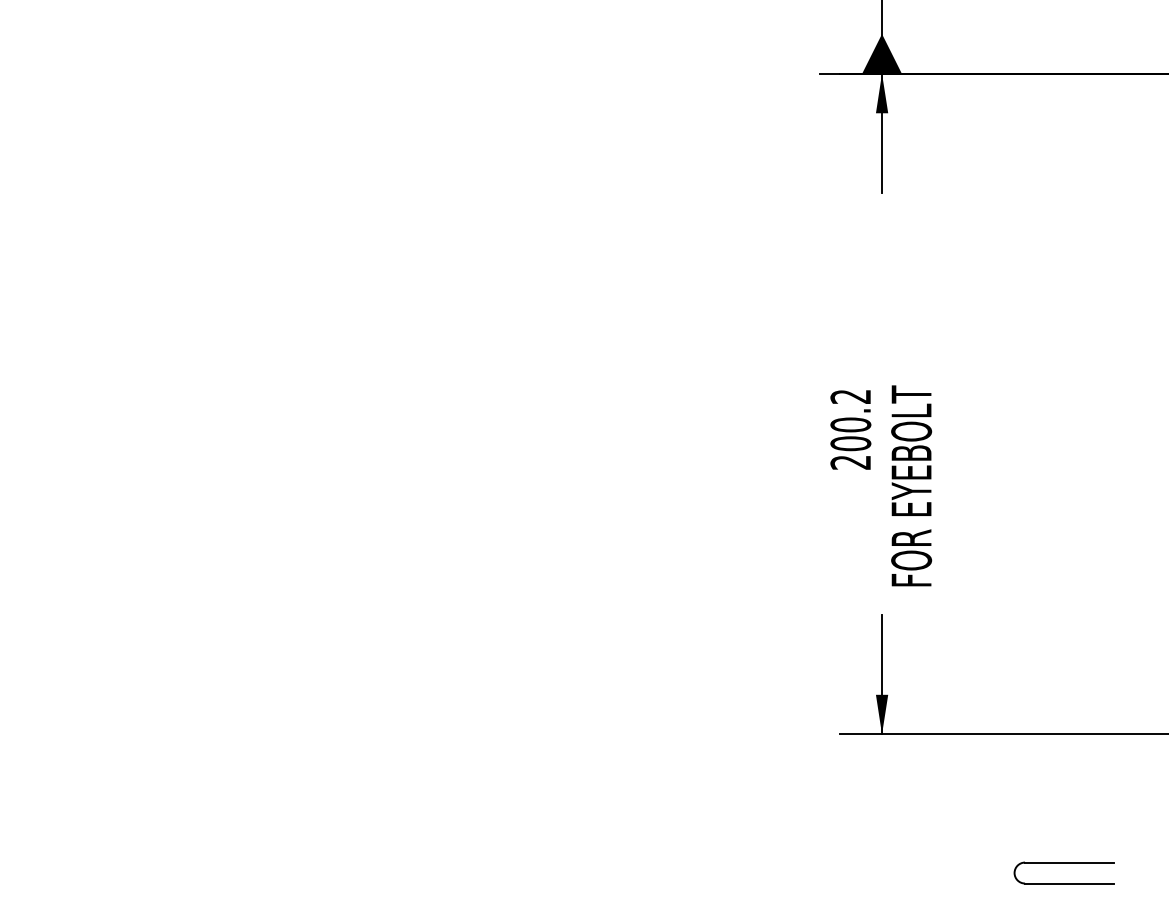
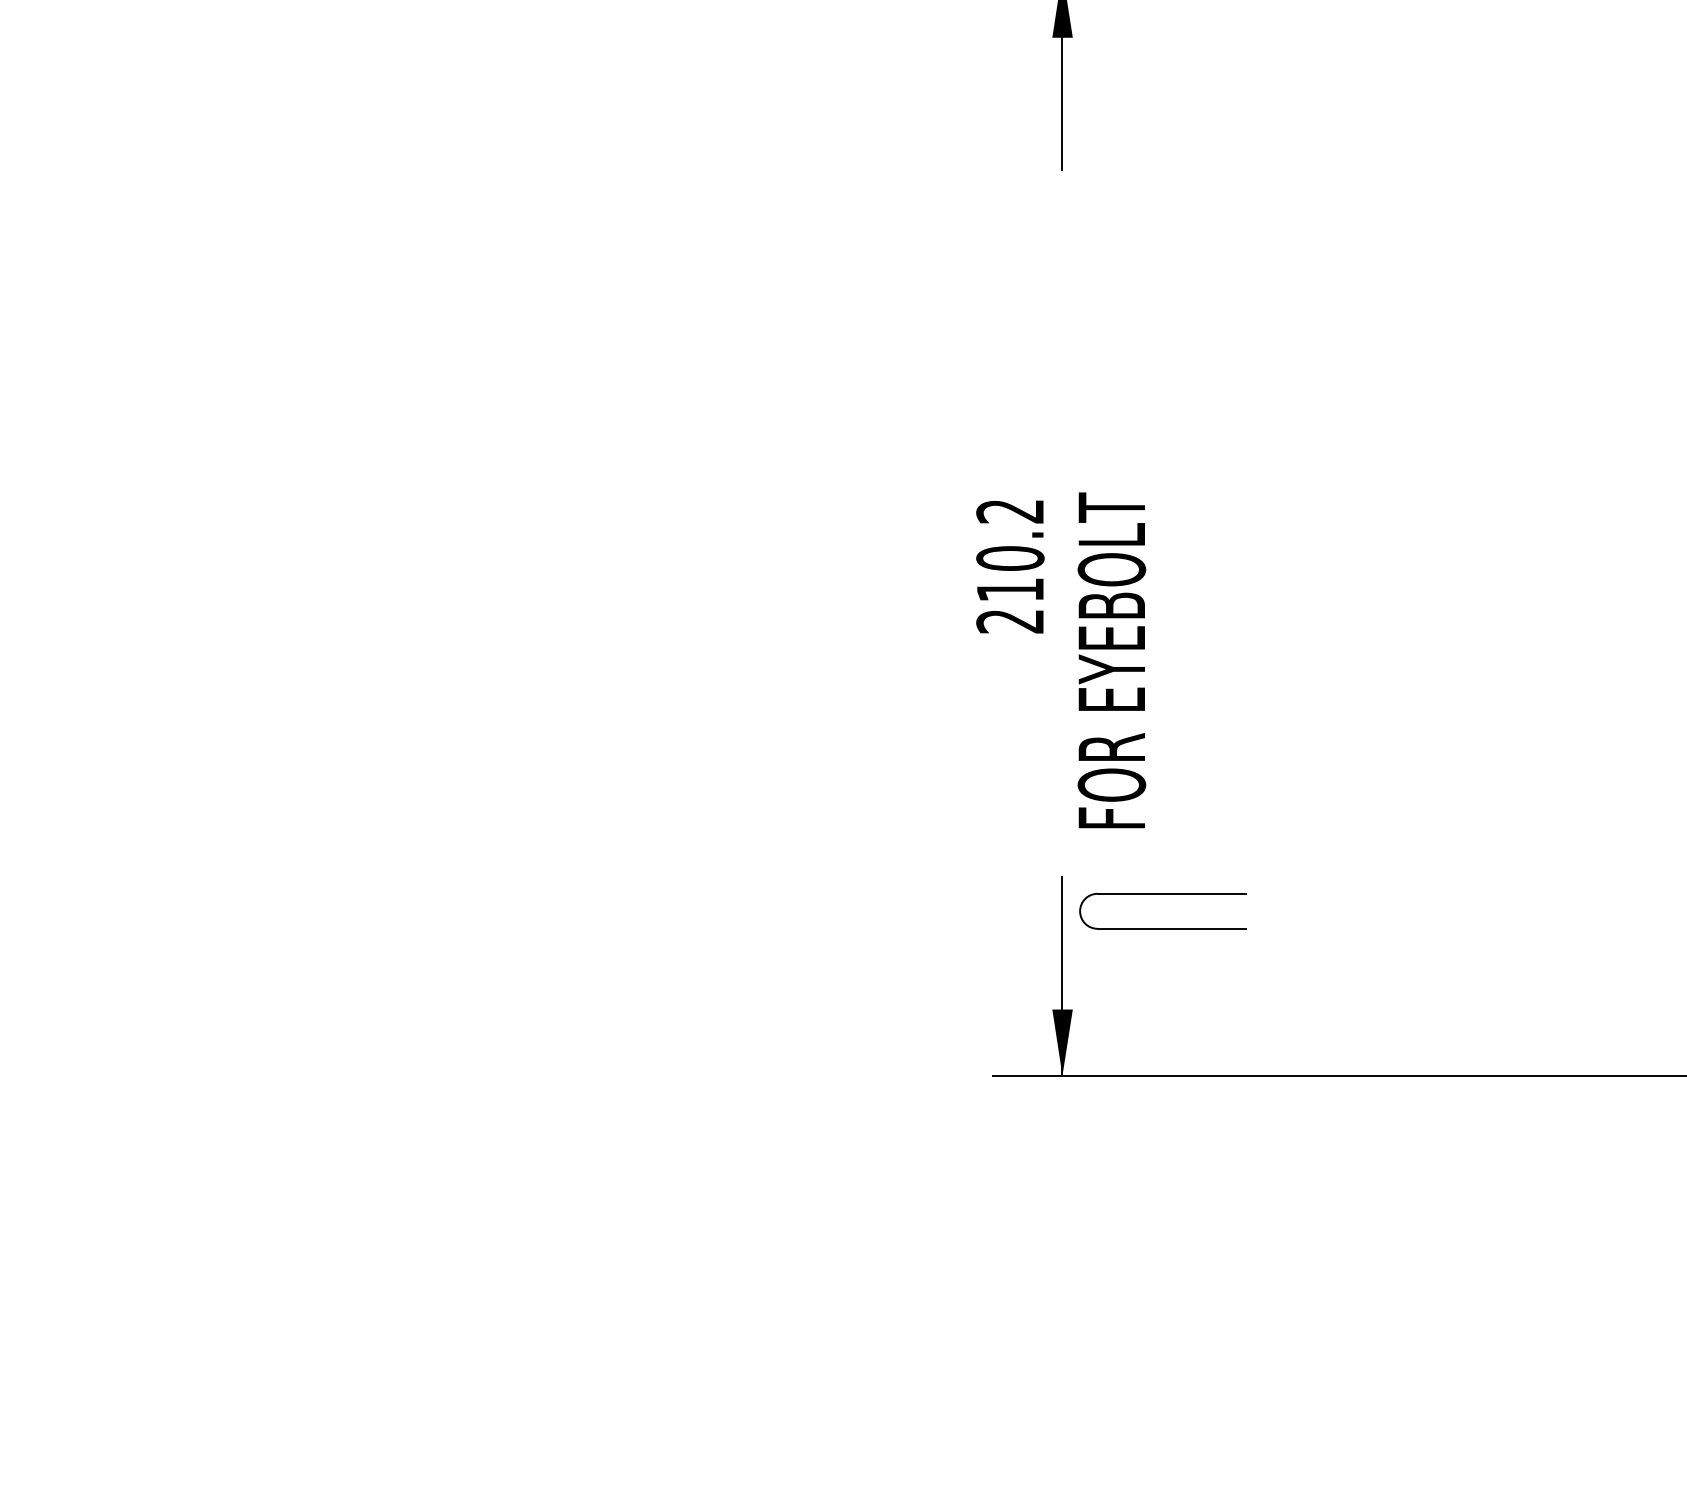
text: (850, 443) -> (1009, 589), 200.2 -> 210.2
part: (1063, 863) -> (1161, 895), moved

